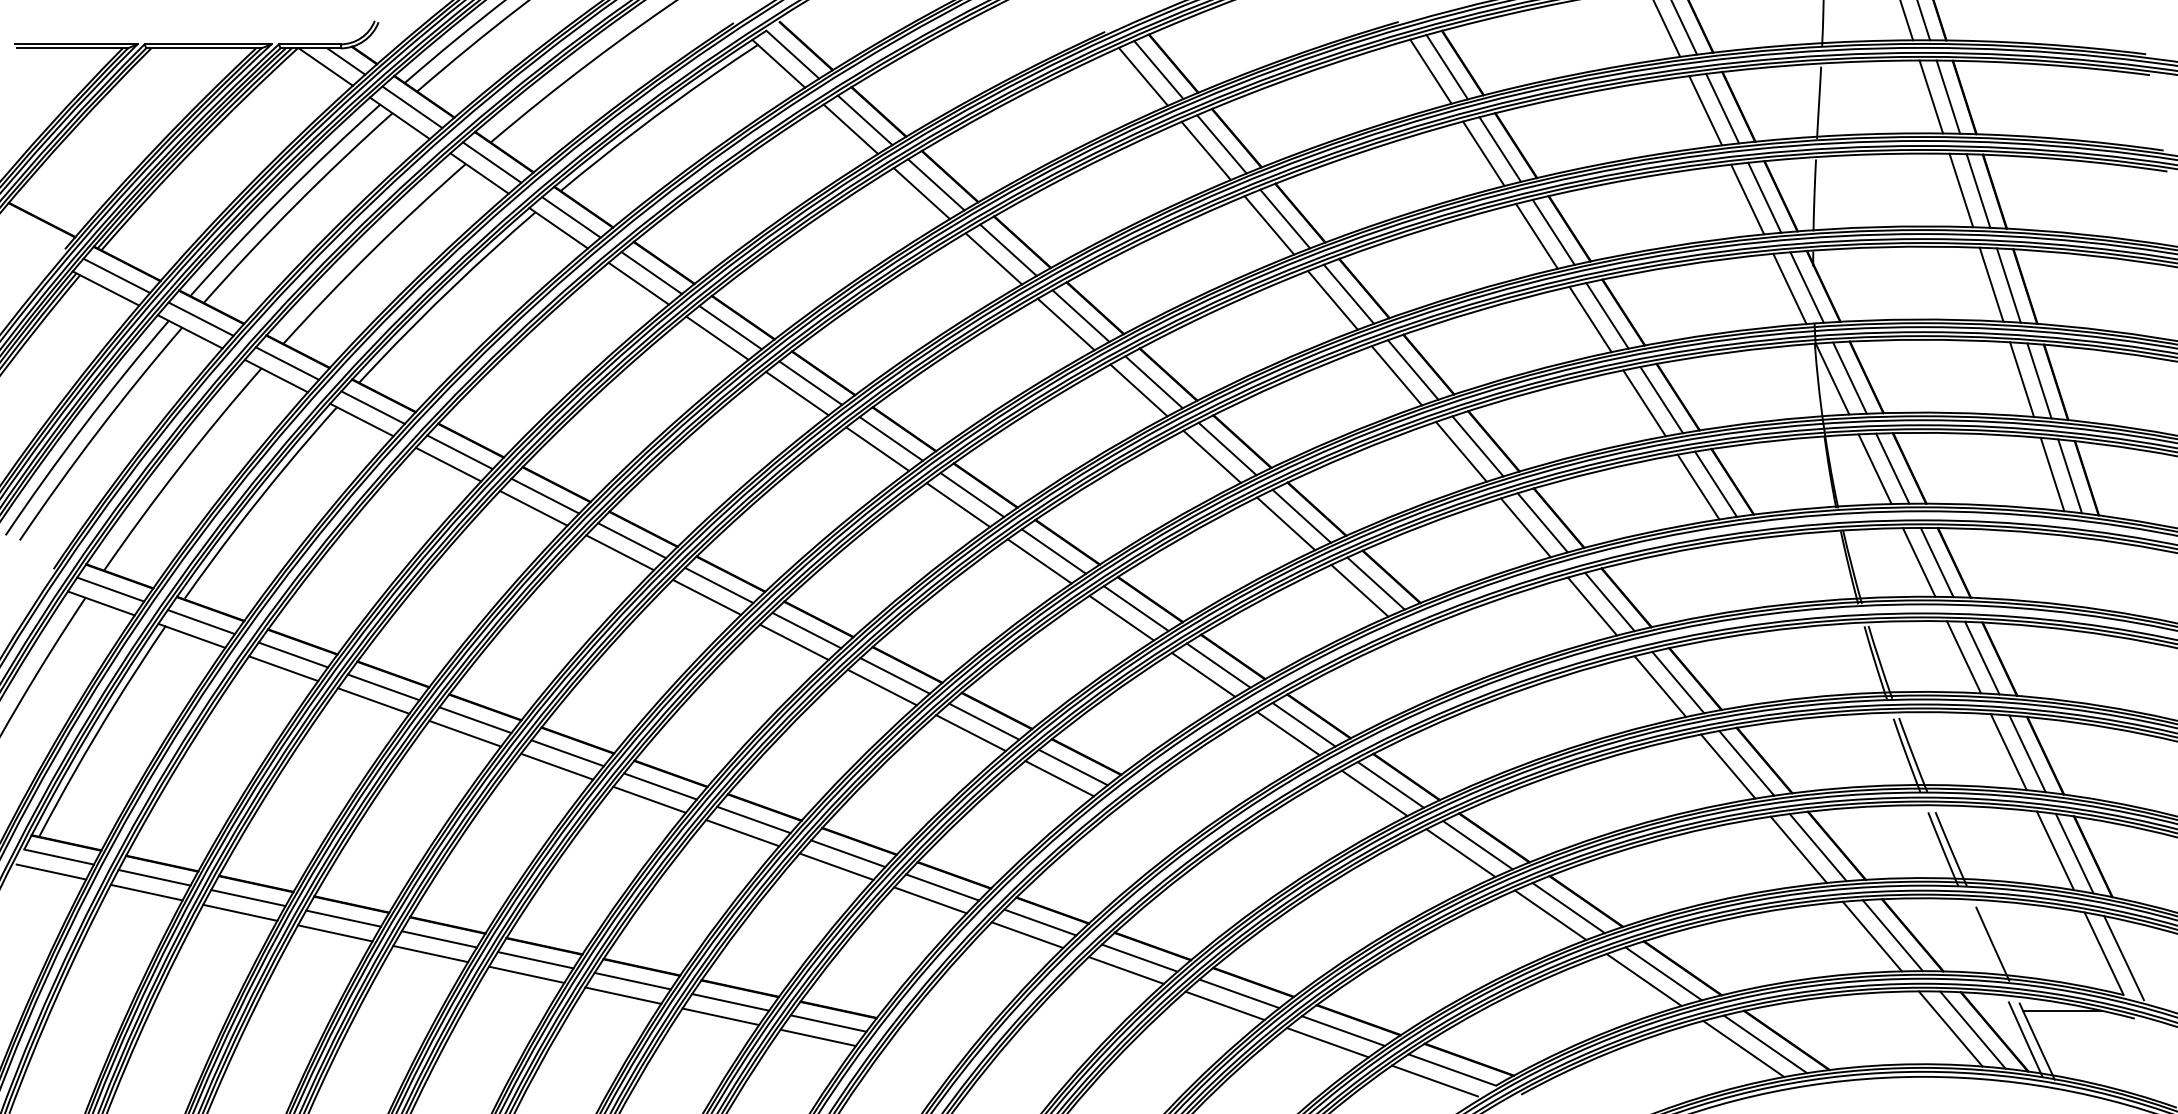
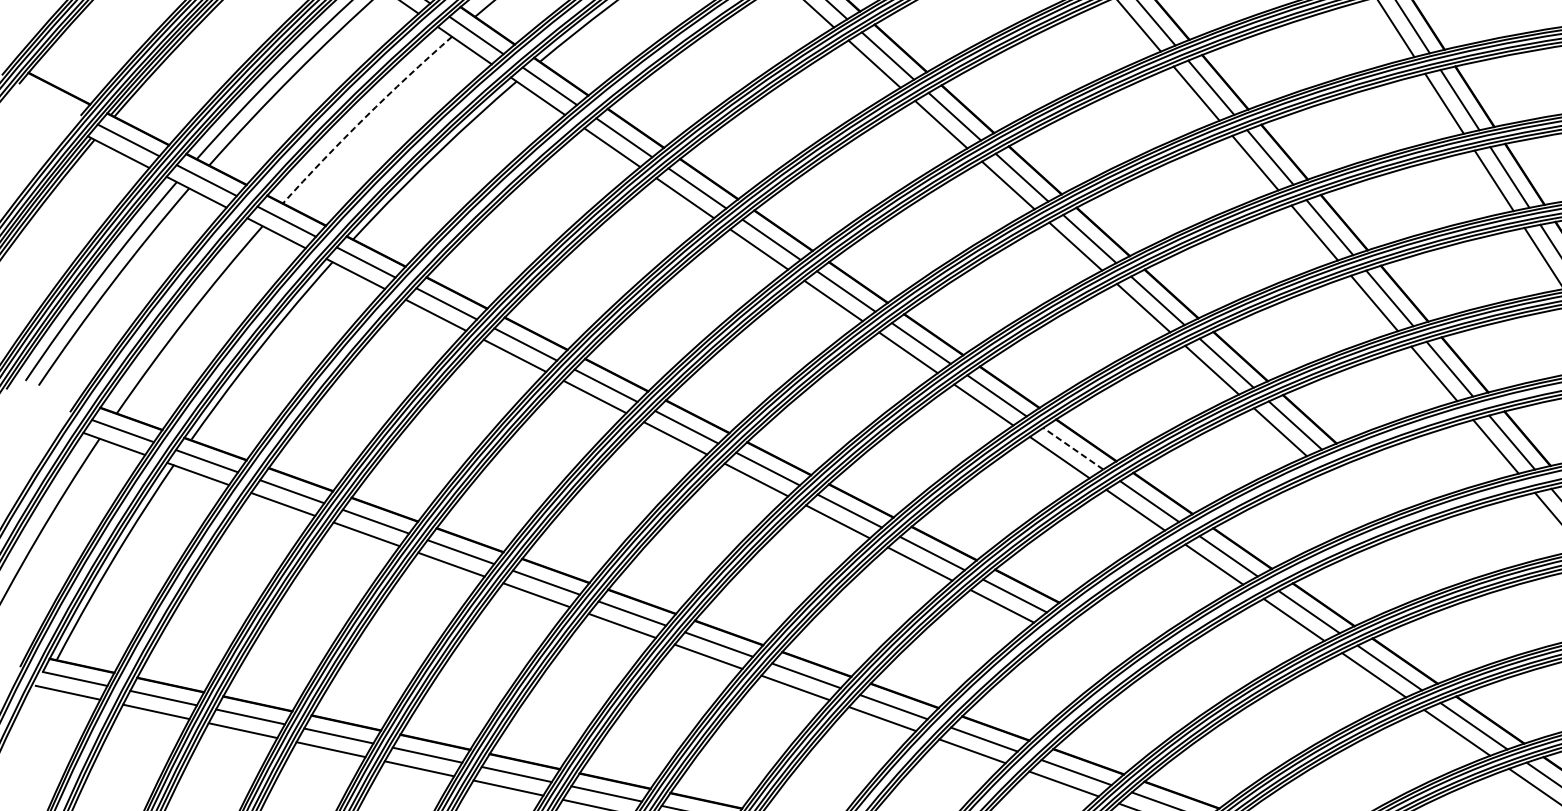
arc: (372, 251) -> (365, 117), solid -> dashed
line: (1135, 608) -> (1072, 448), solid -> dashed

